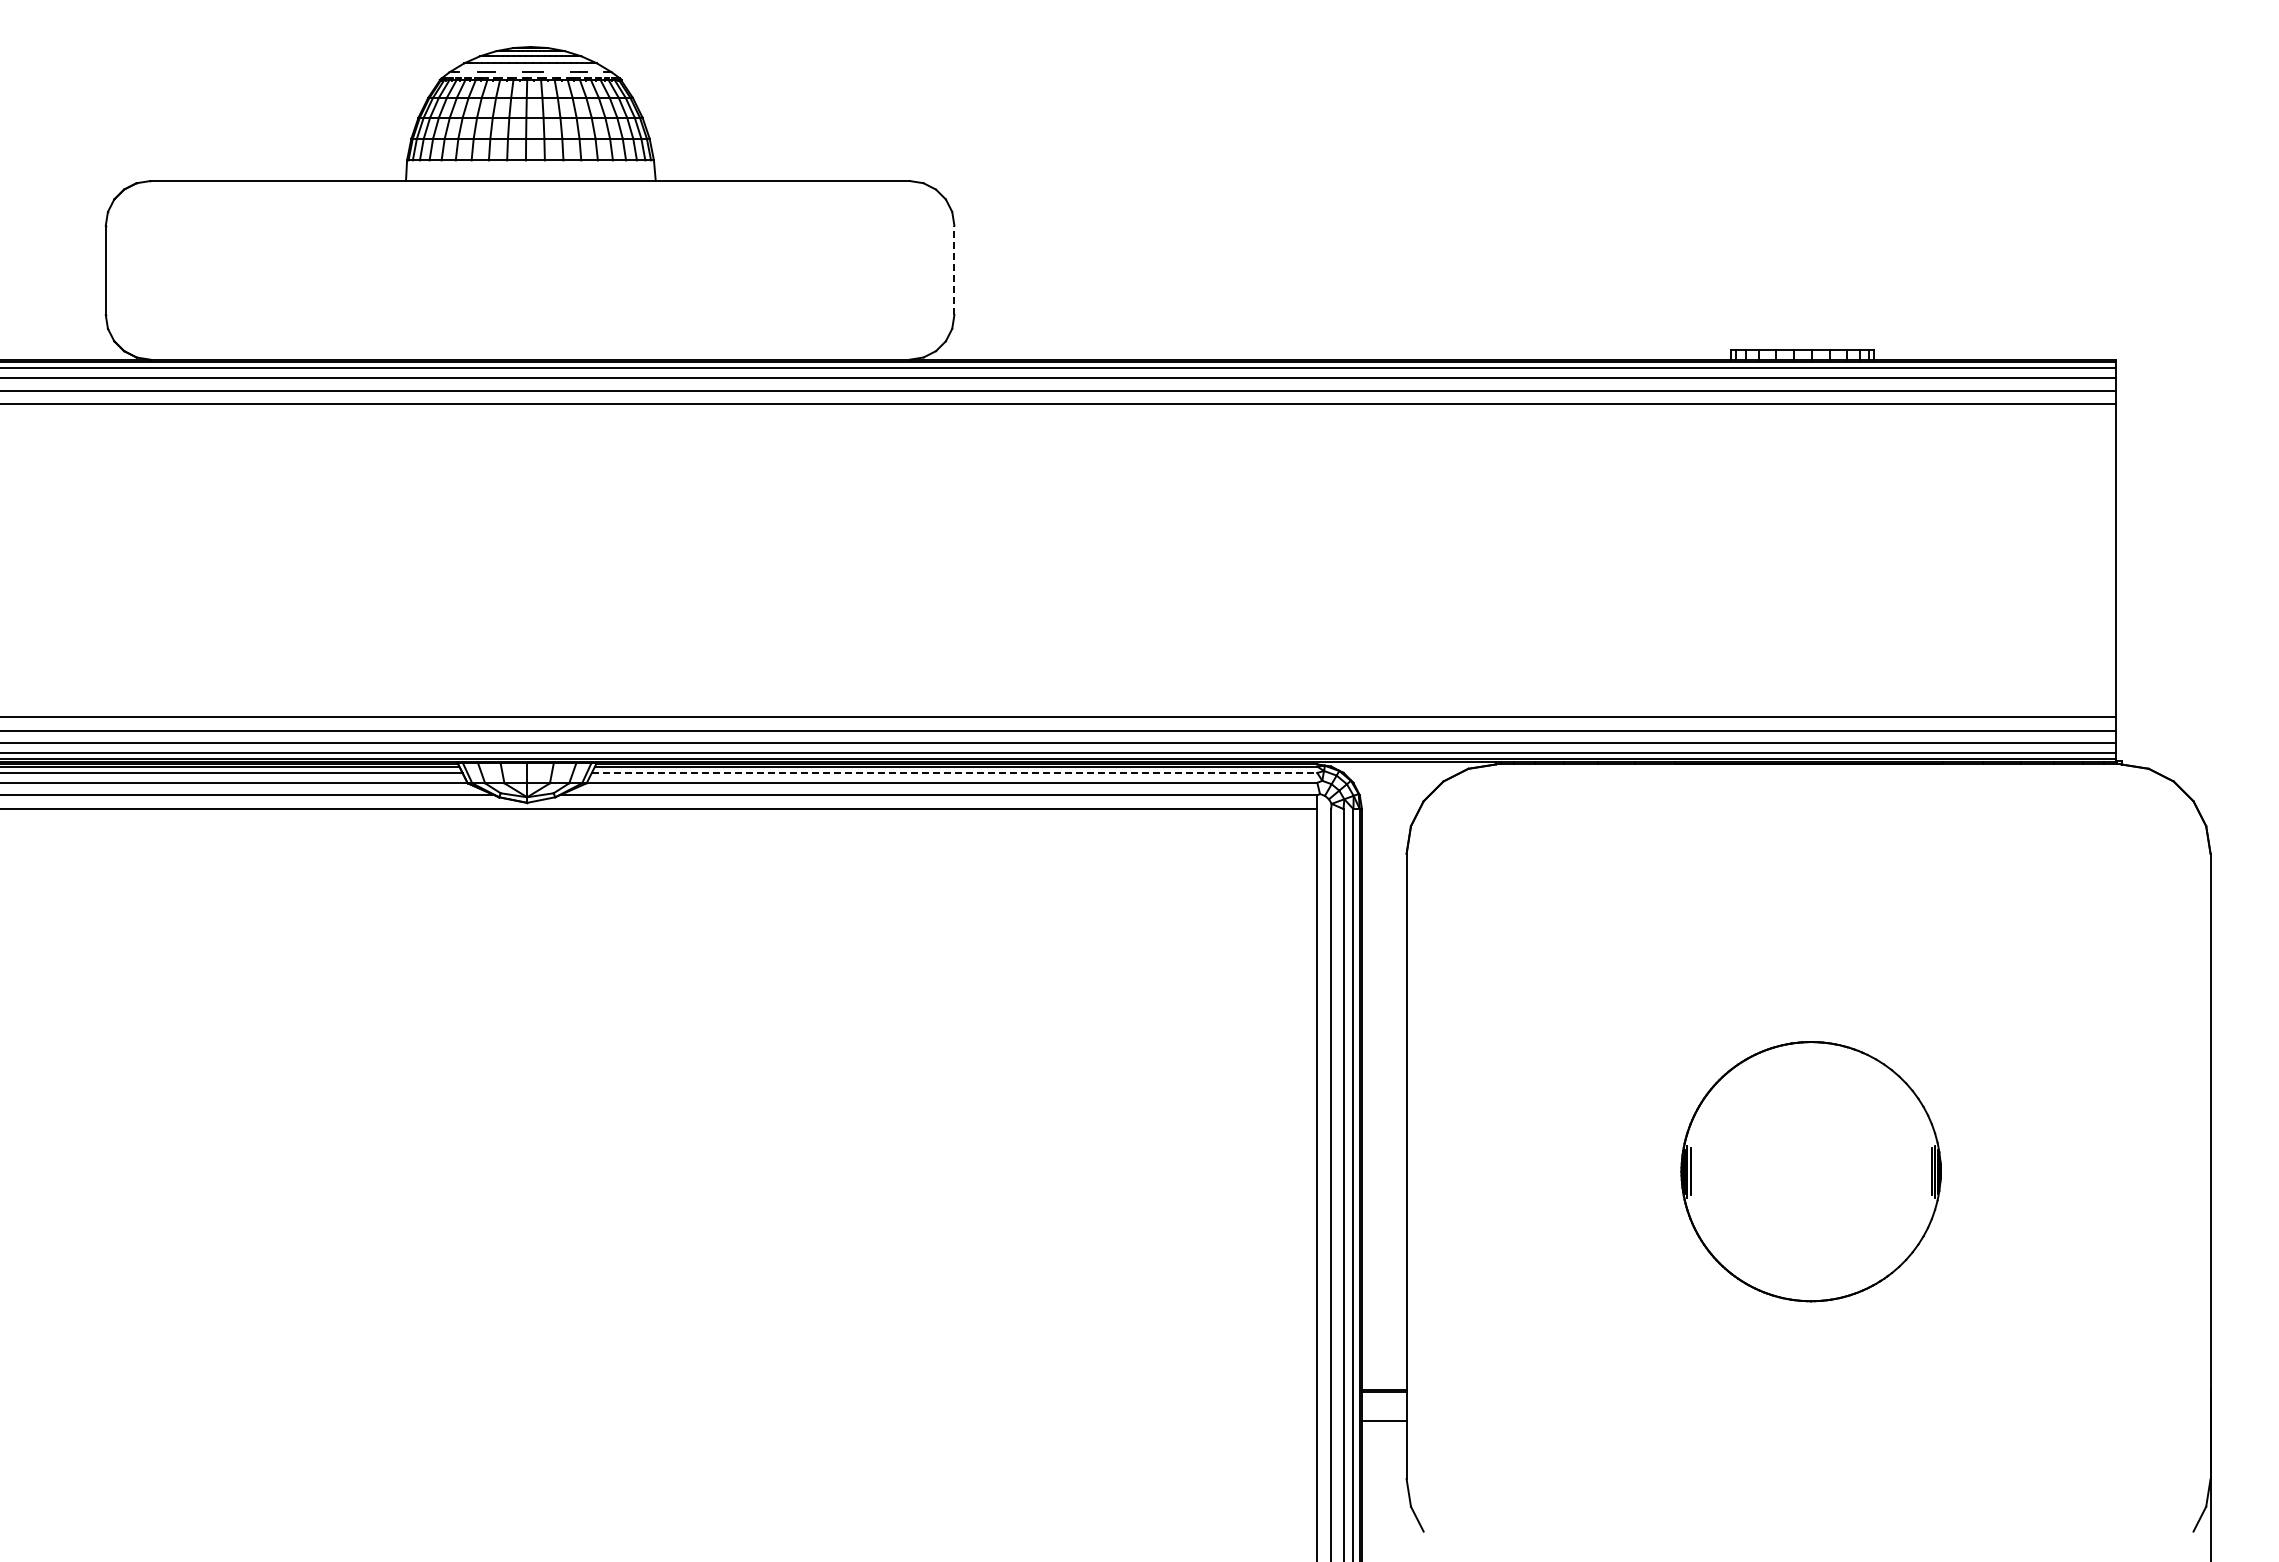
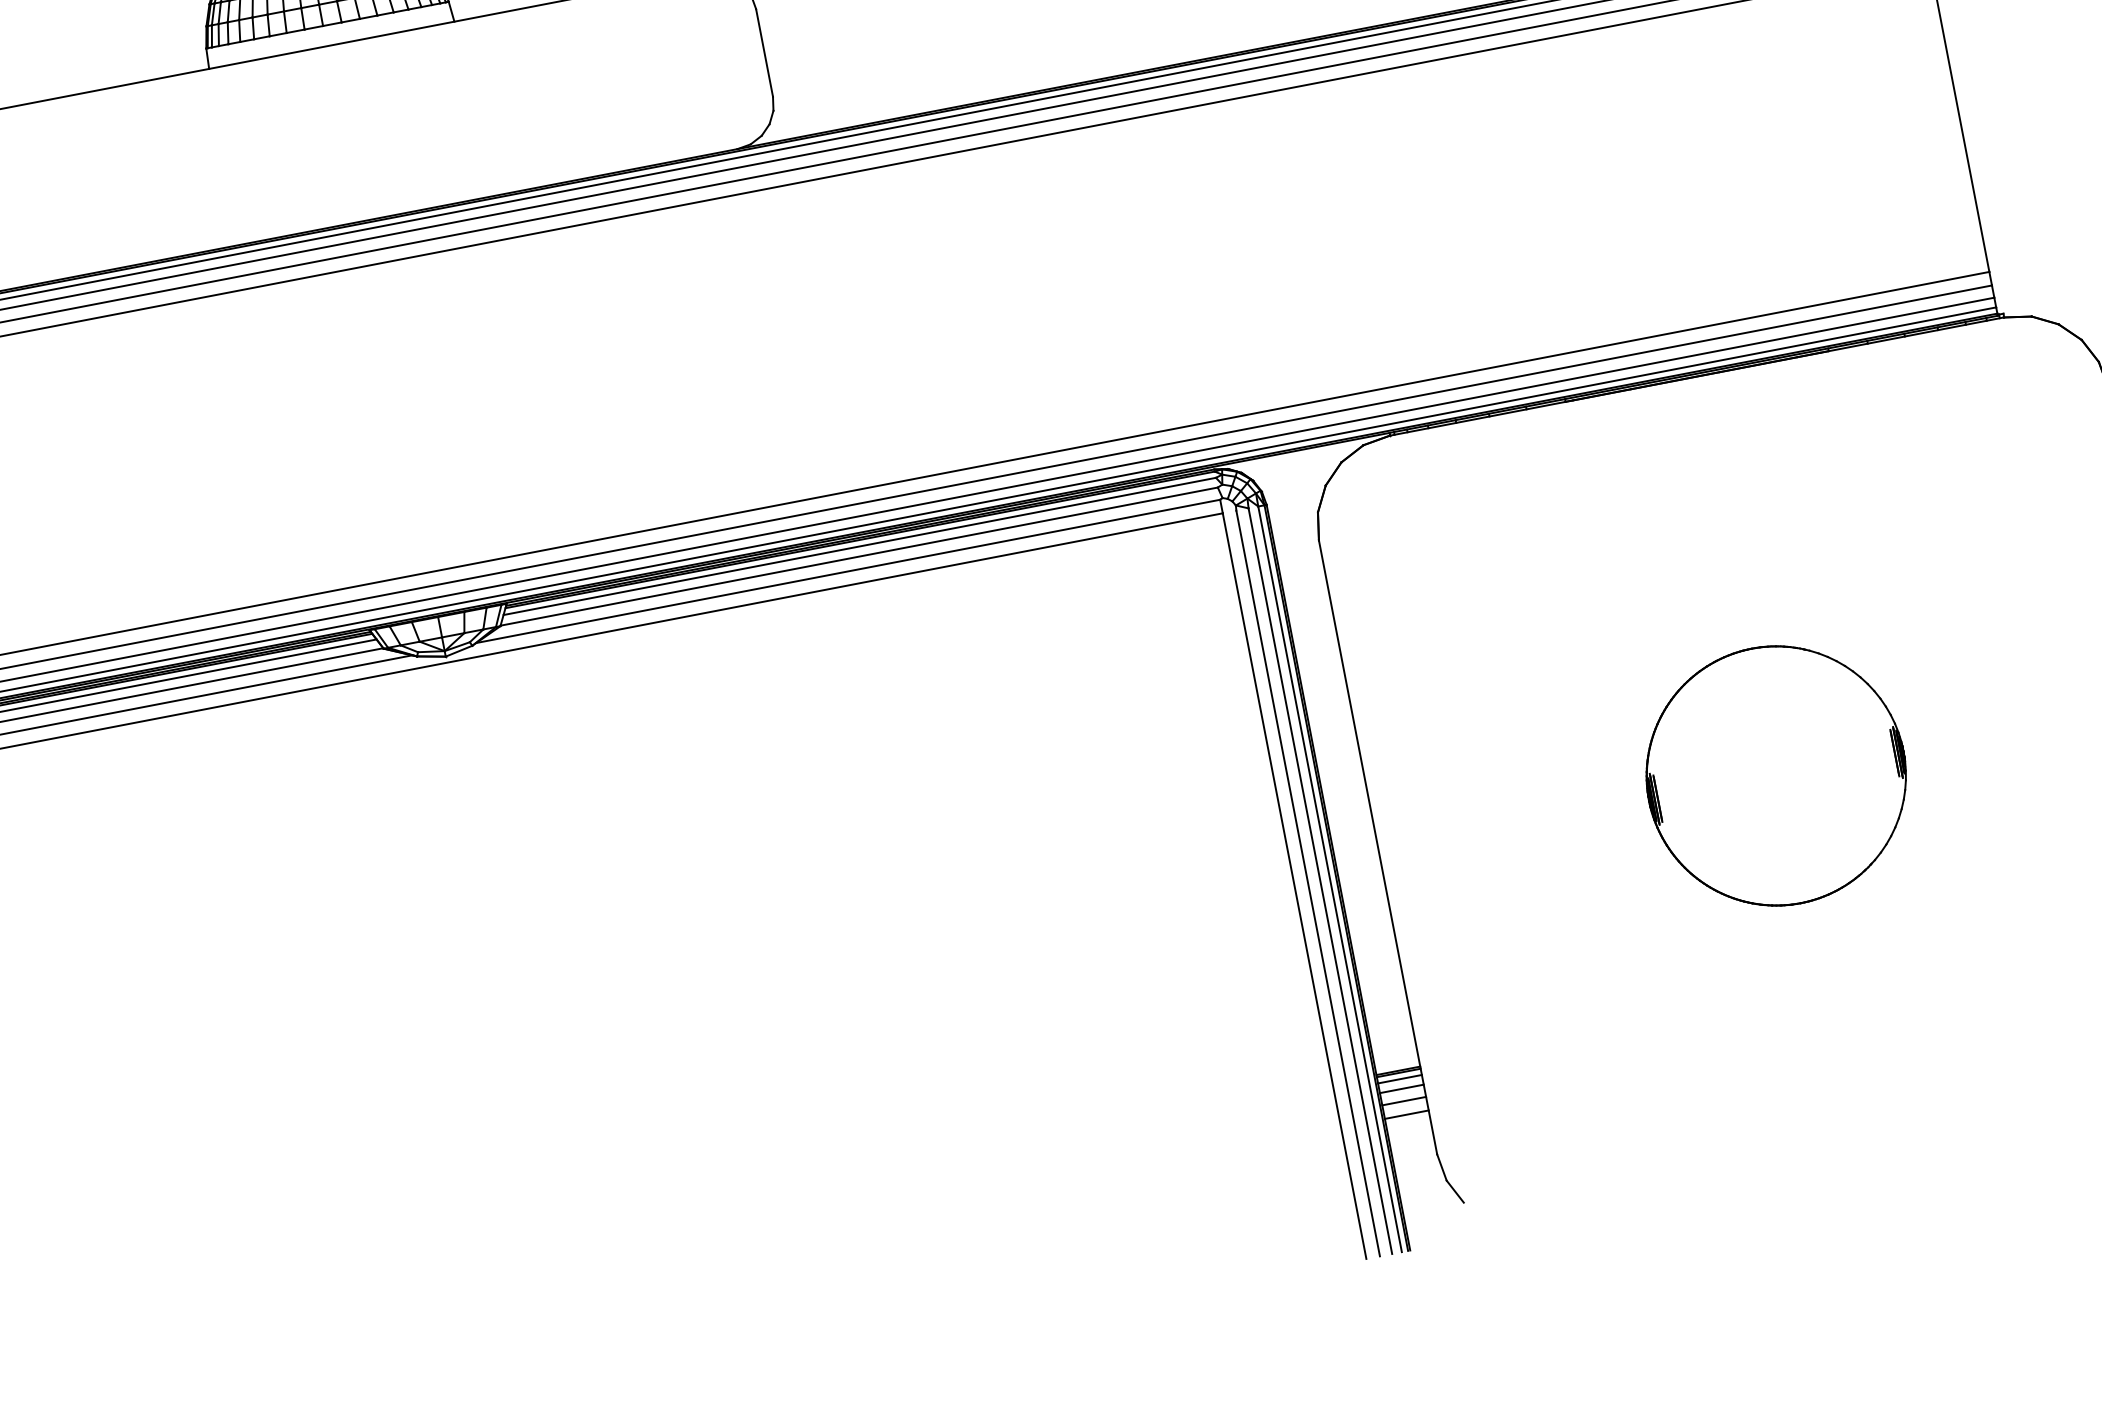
line: (954, 270) -> (764, 53), dashed -> solid
line: (954, 772) -> (859, 546), dashed -> solid
line: (1383, 1398) -> (1399, 1079), added
line: (1383, 1408) -> (1401, 1089), added
line: (1383, 1434) -> (1406, 1114), added

